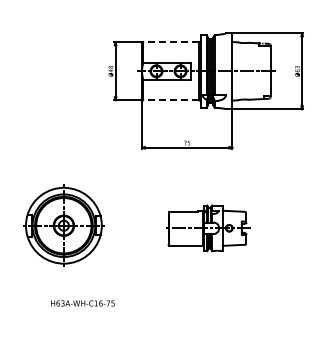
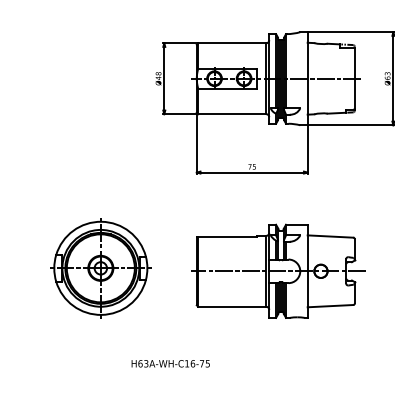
line: (170, 42) -> (231, 43), dashed -> solid
line: (170, 100) -> (231, 114), dashed -> solid
part: (208, 228) -> (278, 271), size x1.67
text: (82, 303) -> (170, 363), moved

